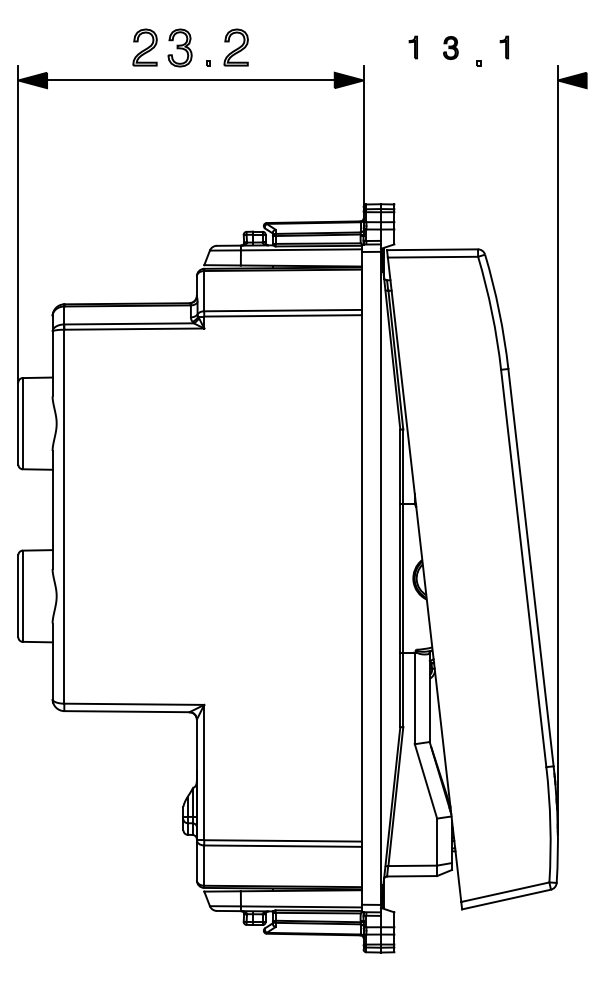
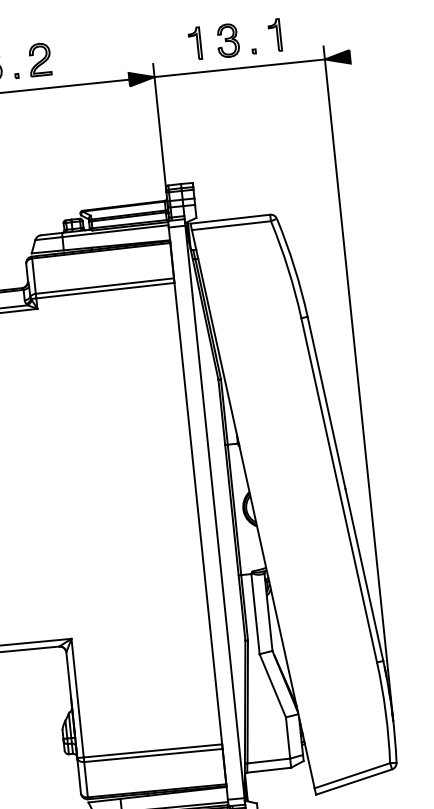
part: (413, 47) -> (195, 43), size x1.67
part: (450, 47) -> (227, 40), size x1.67
part: (504, 47) -> (275, 35), size x1.67
line: (460, 80) -> (239, 68), added

